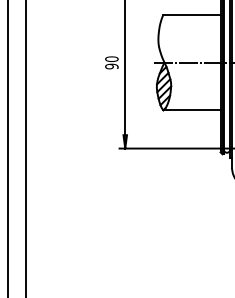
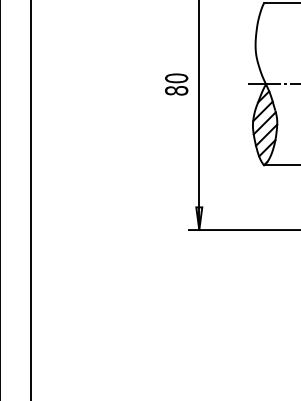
text: (111, 66) -> (175, 90), 90 -> 80

